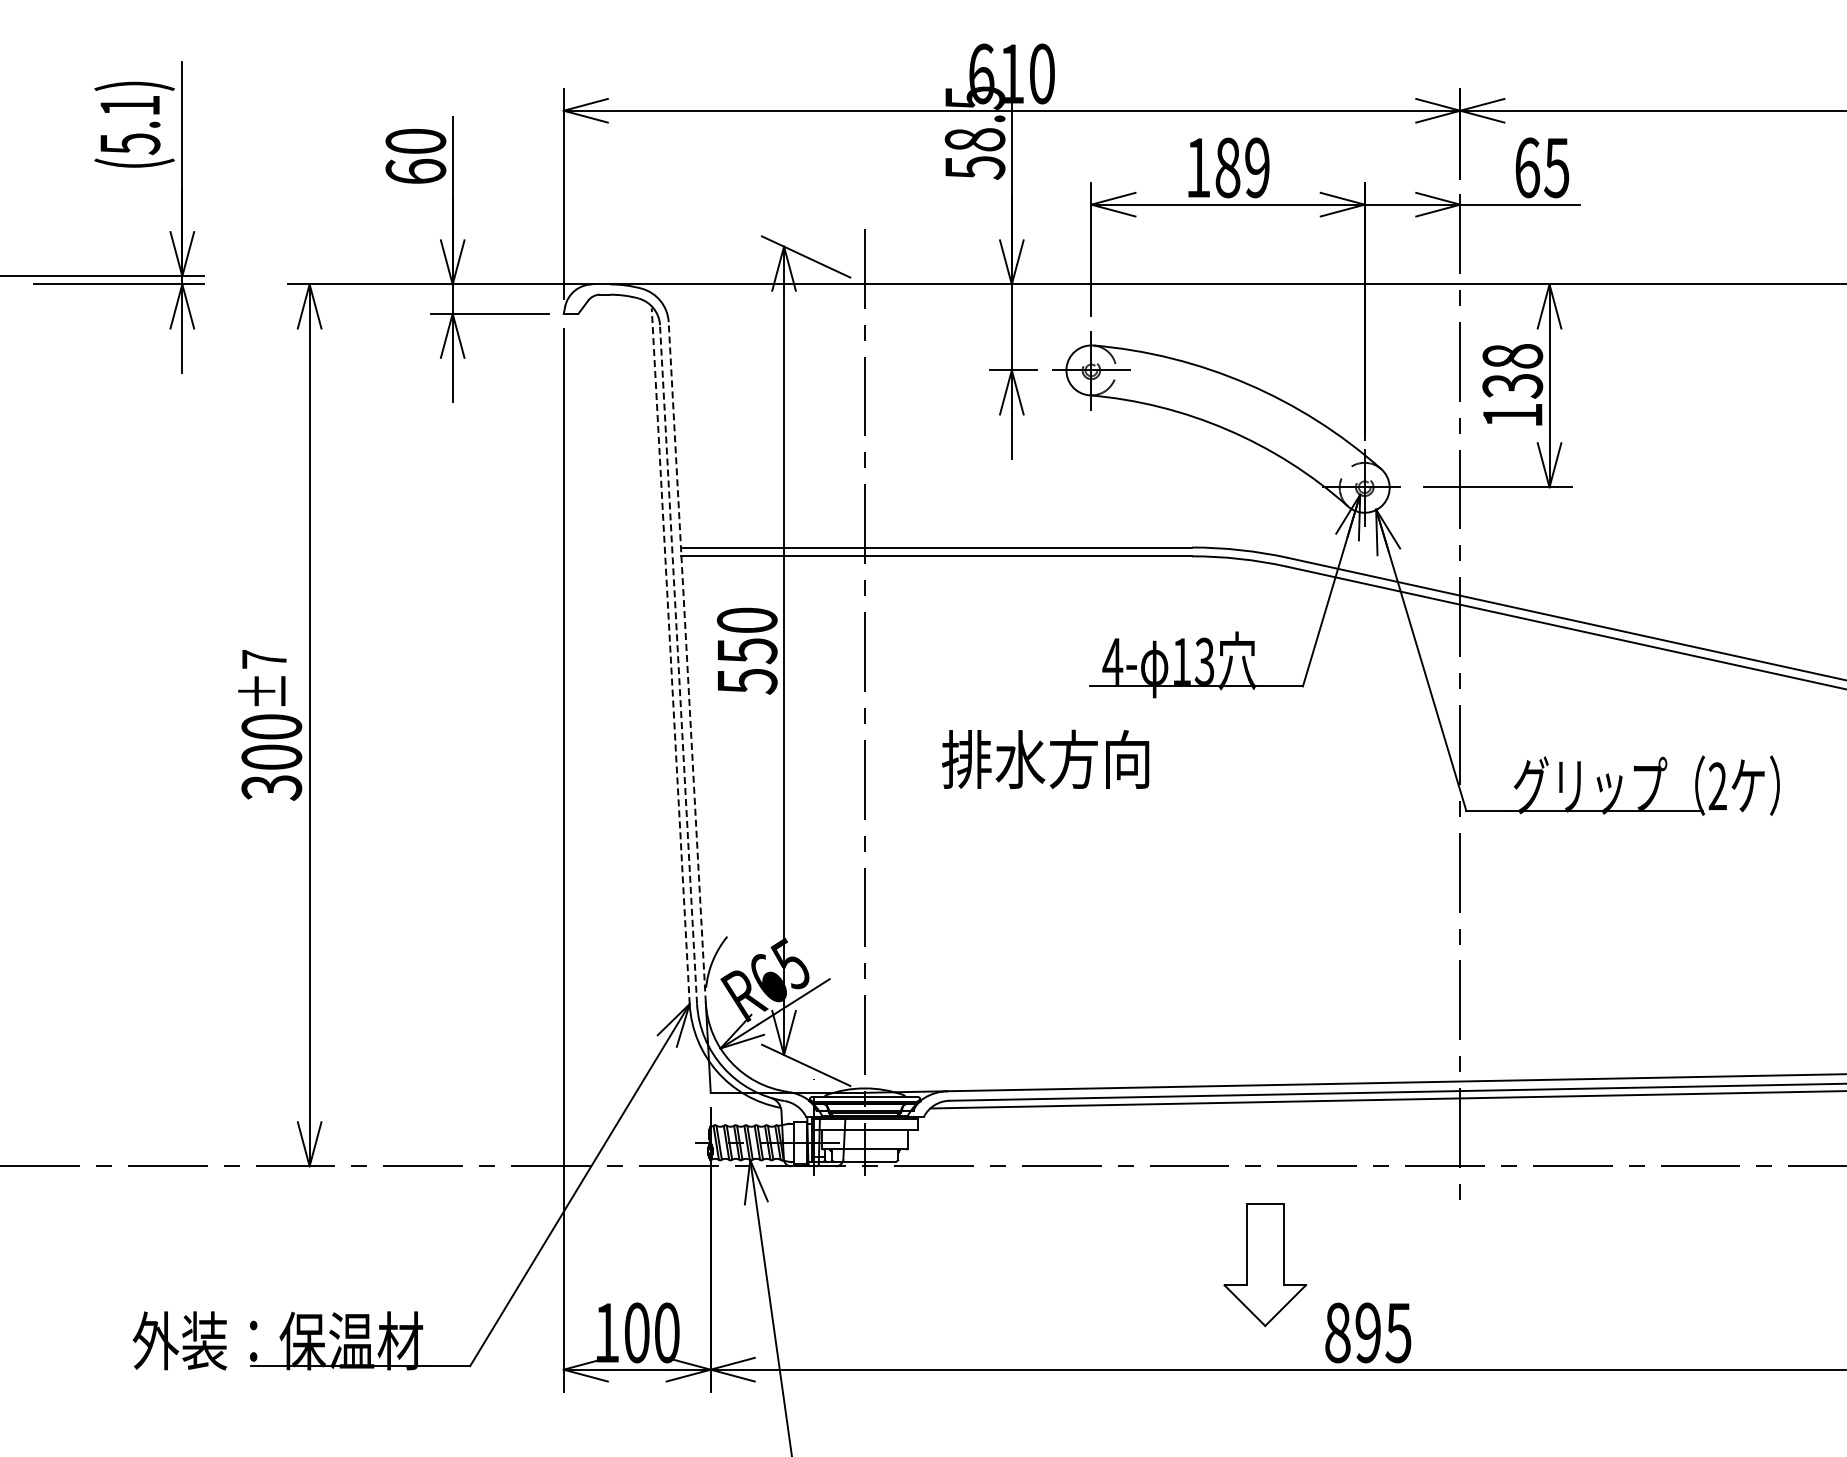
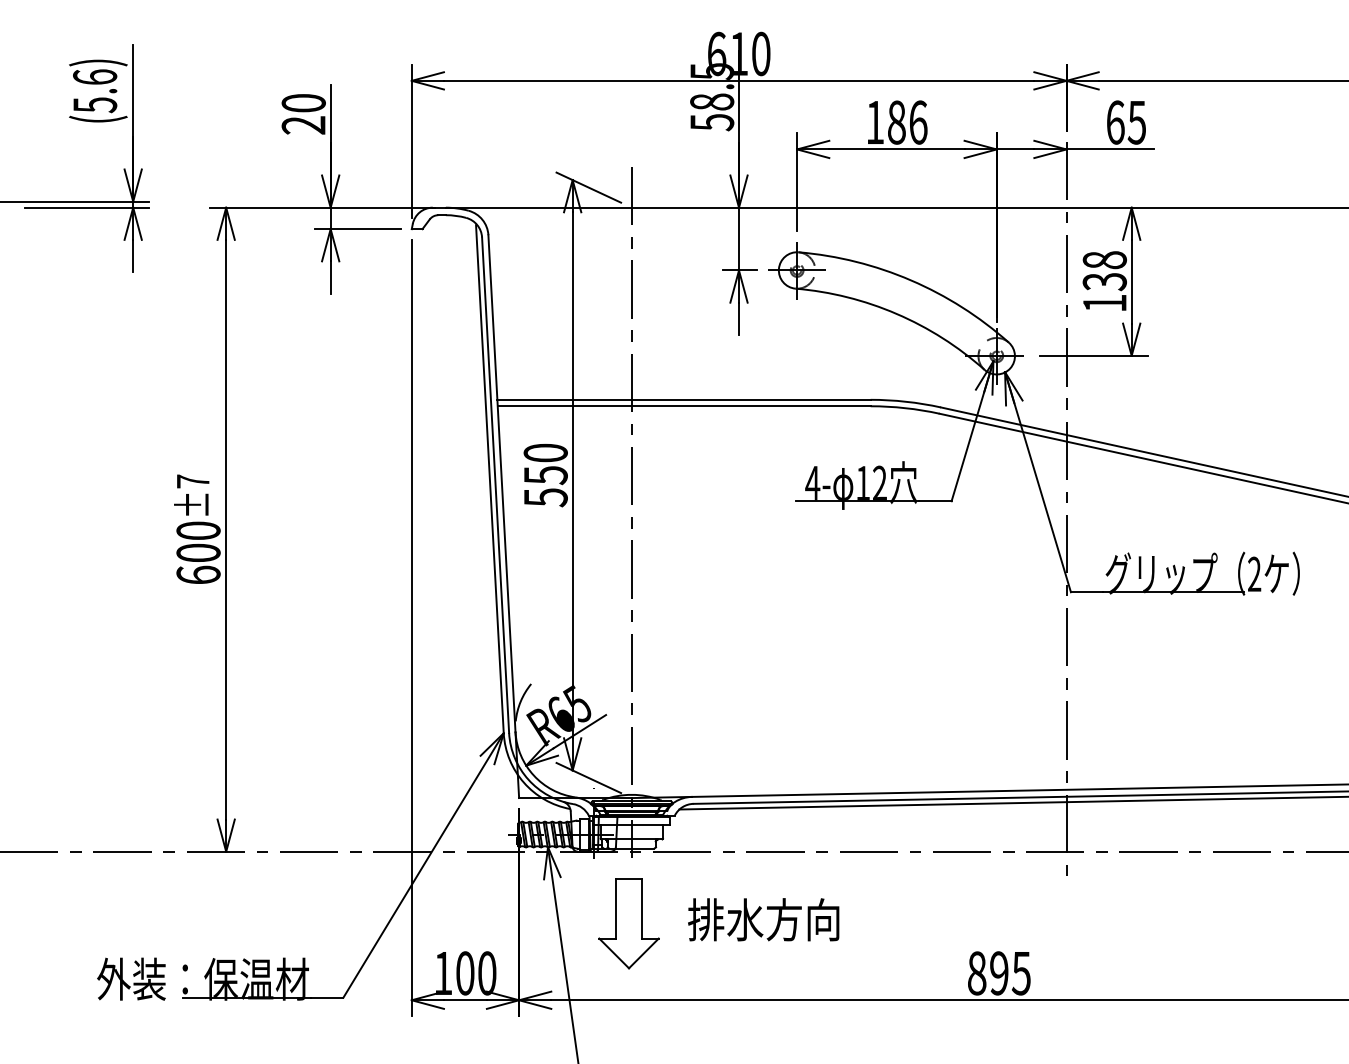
text: (129, 105) -> (94, 77), (5.1) -> (5.6)
text: (1257, 167) -> (918, 122), 189 -> 186
text: (415, 171) -> (303, 125), 60 -> 20
line: (670, 655) -> (489, 478), dashed -> solid
text: (1204, 661) -> (879, 483), 13 -> 12
line: (687, 662) -> (502, 483), dashed -> solid
line: (678, 664) -> (495, 485), dashed -> solid
text: (1045, 758) -> (763, 919), moved
text: (271, 787) -> (198, 575), 300 -> 600
part: (1264, 1265) -> (628, 924), moved

